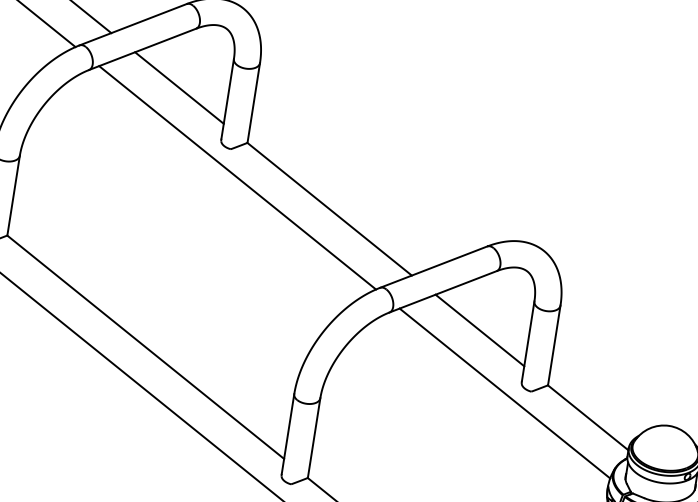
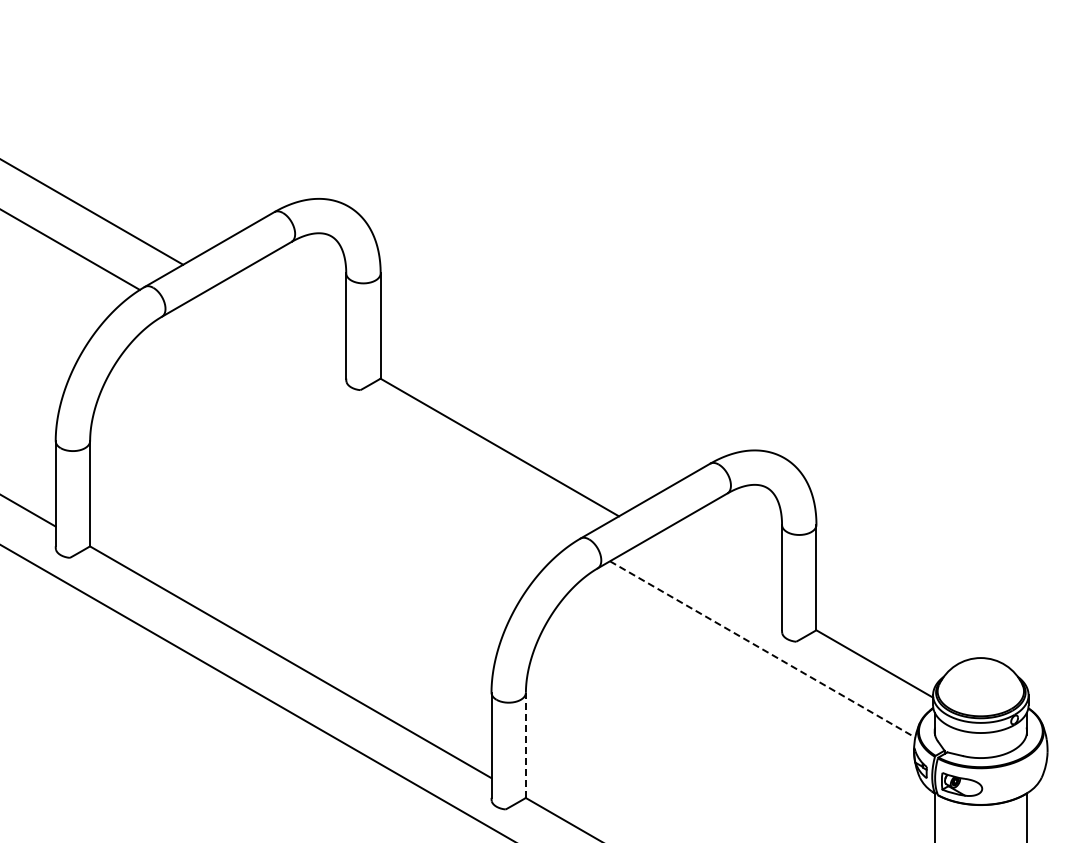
line: (179, 87) -> (281, 321), removed
line: (237, 177) -> (374, 425), removed
line: (479, 330) -> (717, 573), removed
line: (505, 393) -> (763, 649), solid -> dashed
line: (313, 438) -> (525, 745), solid -> dashed

